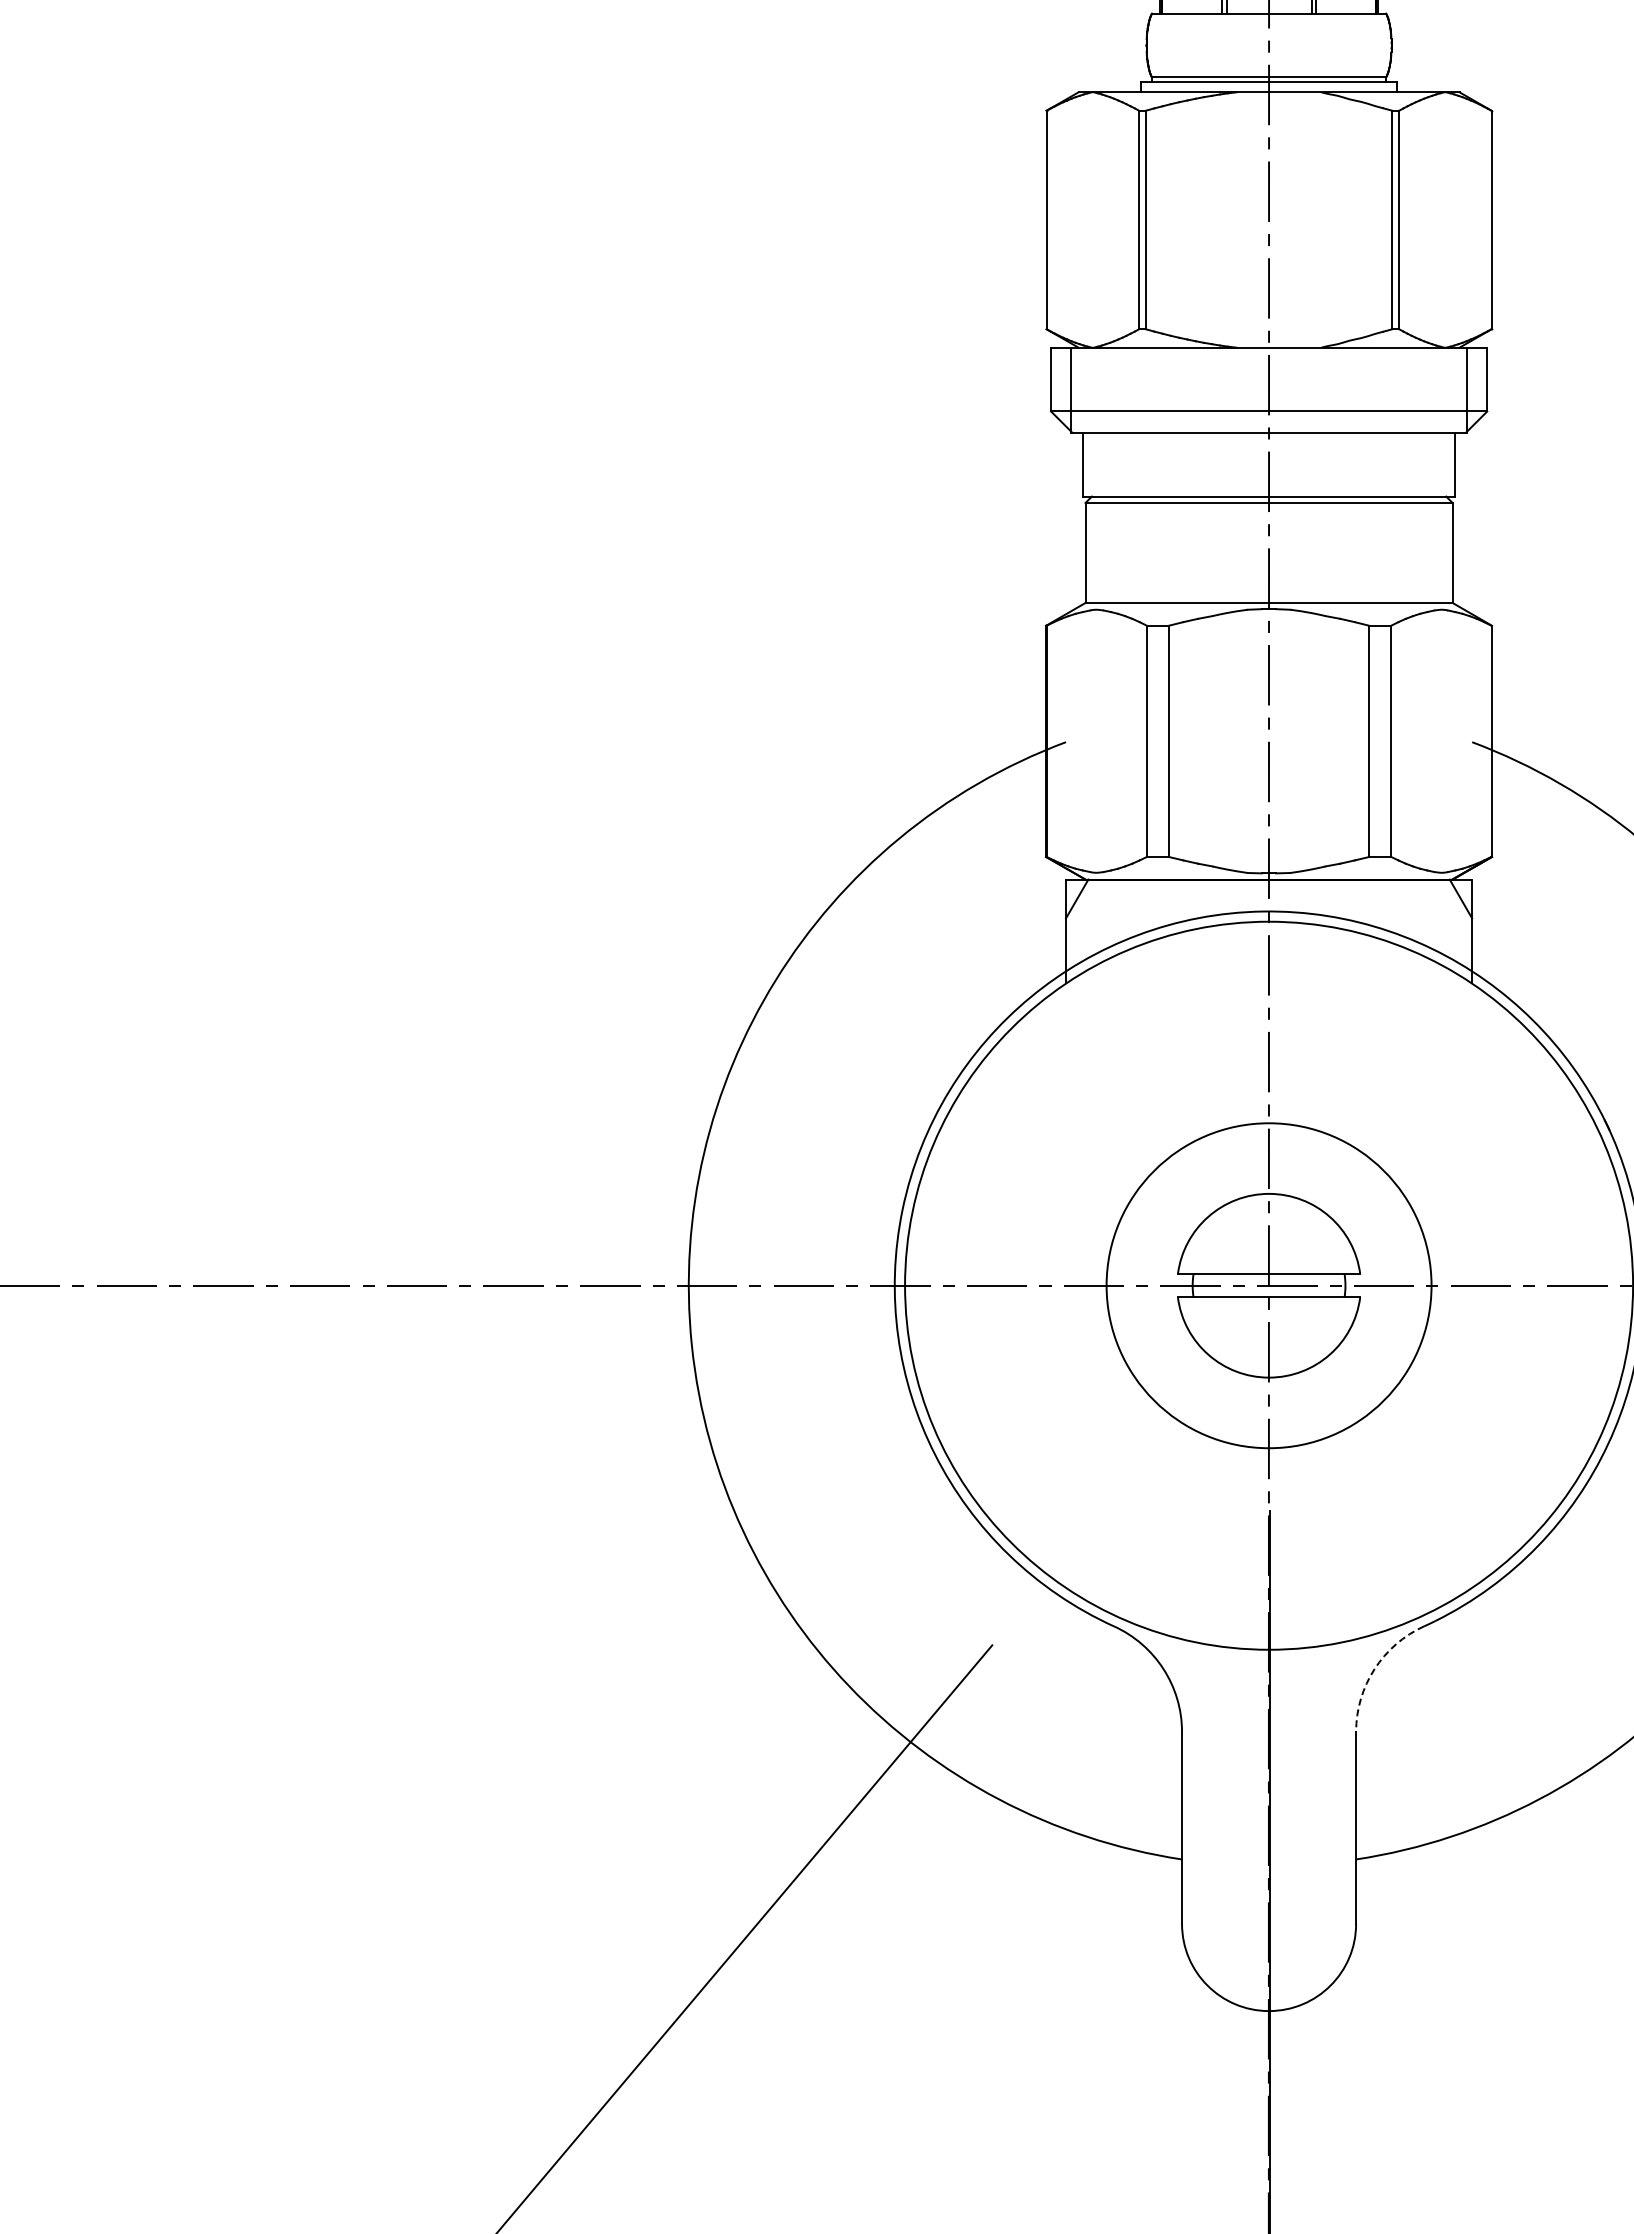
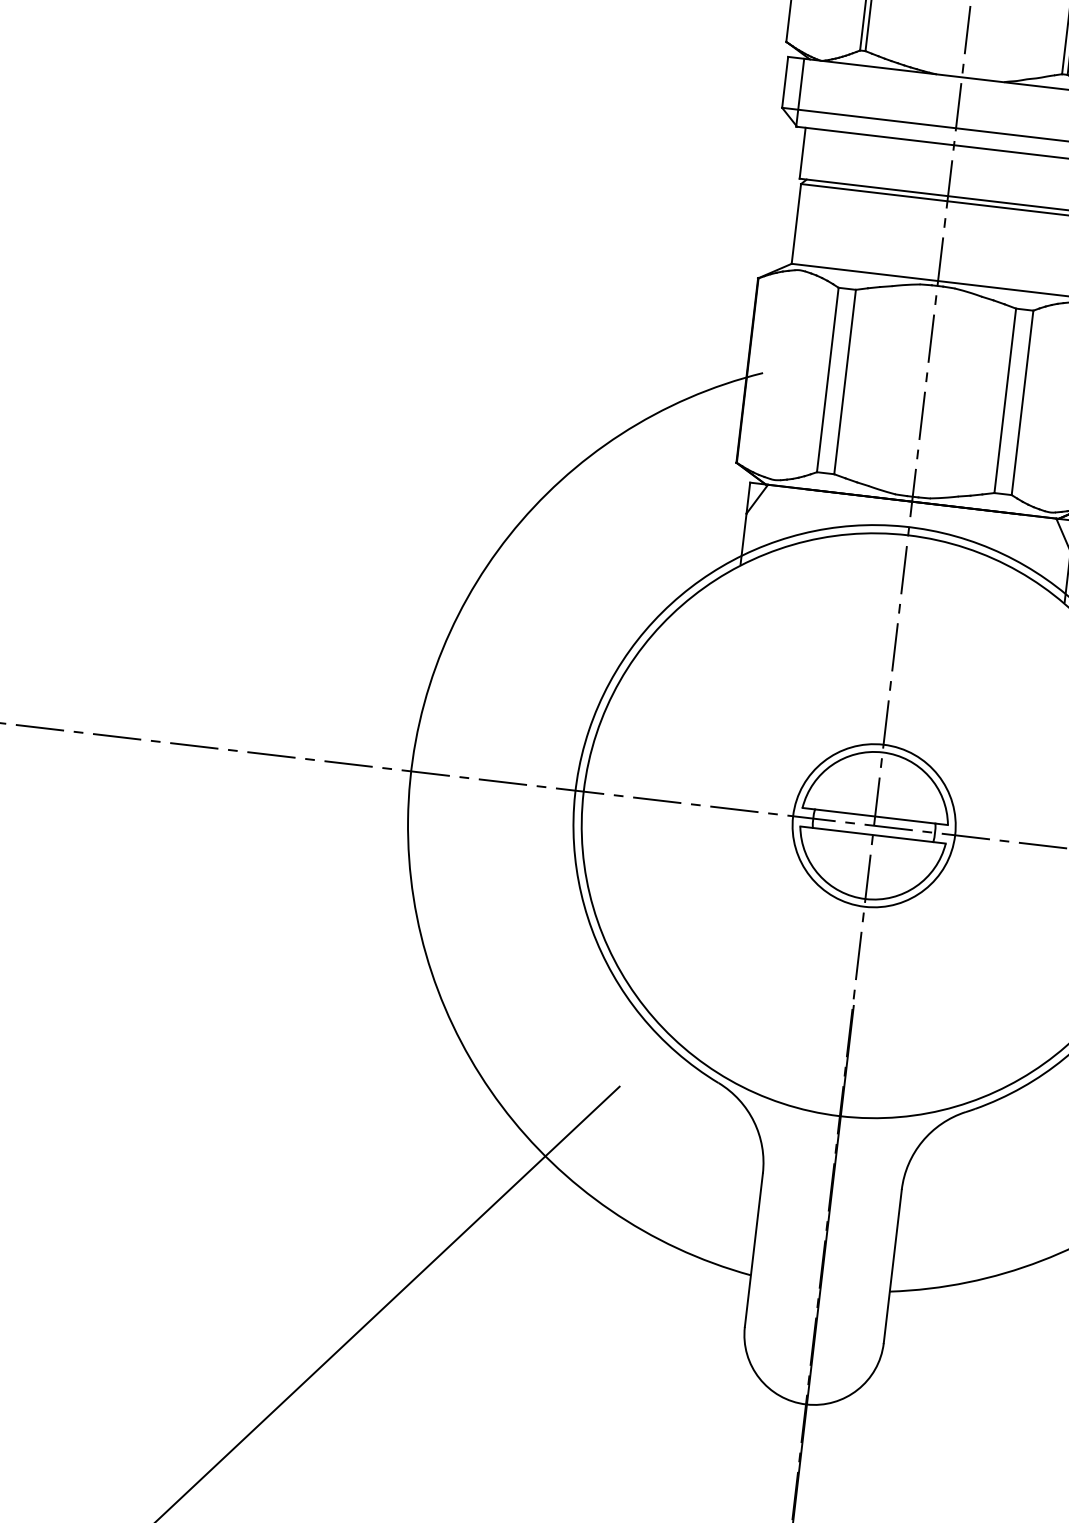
circle: (1268, 1285) -> (873, 825), size x0.62
arc: (1374, 1669) -> (922, 1141), dashed -> solid

